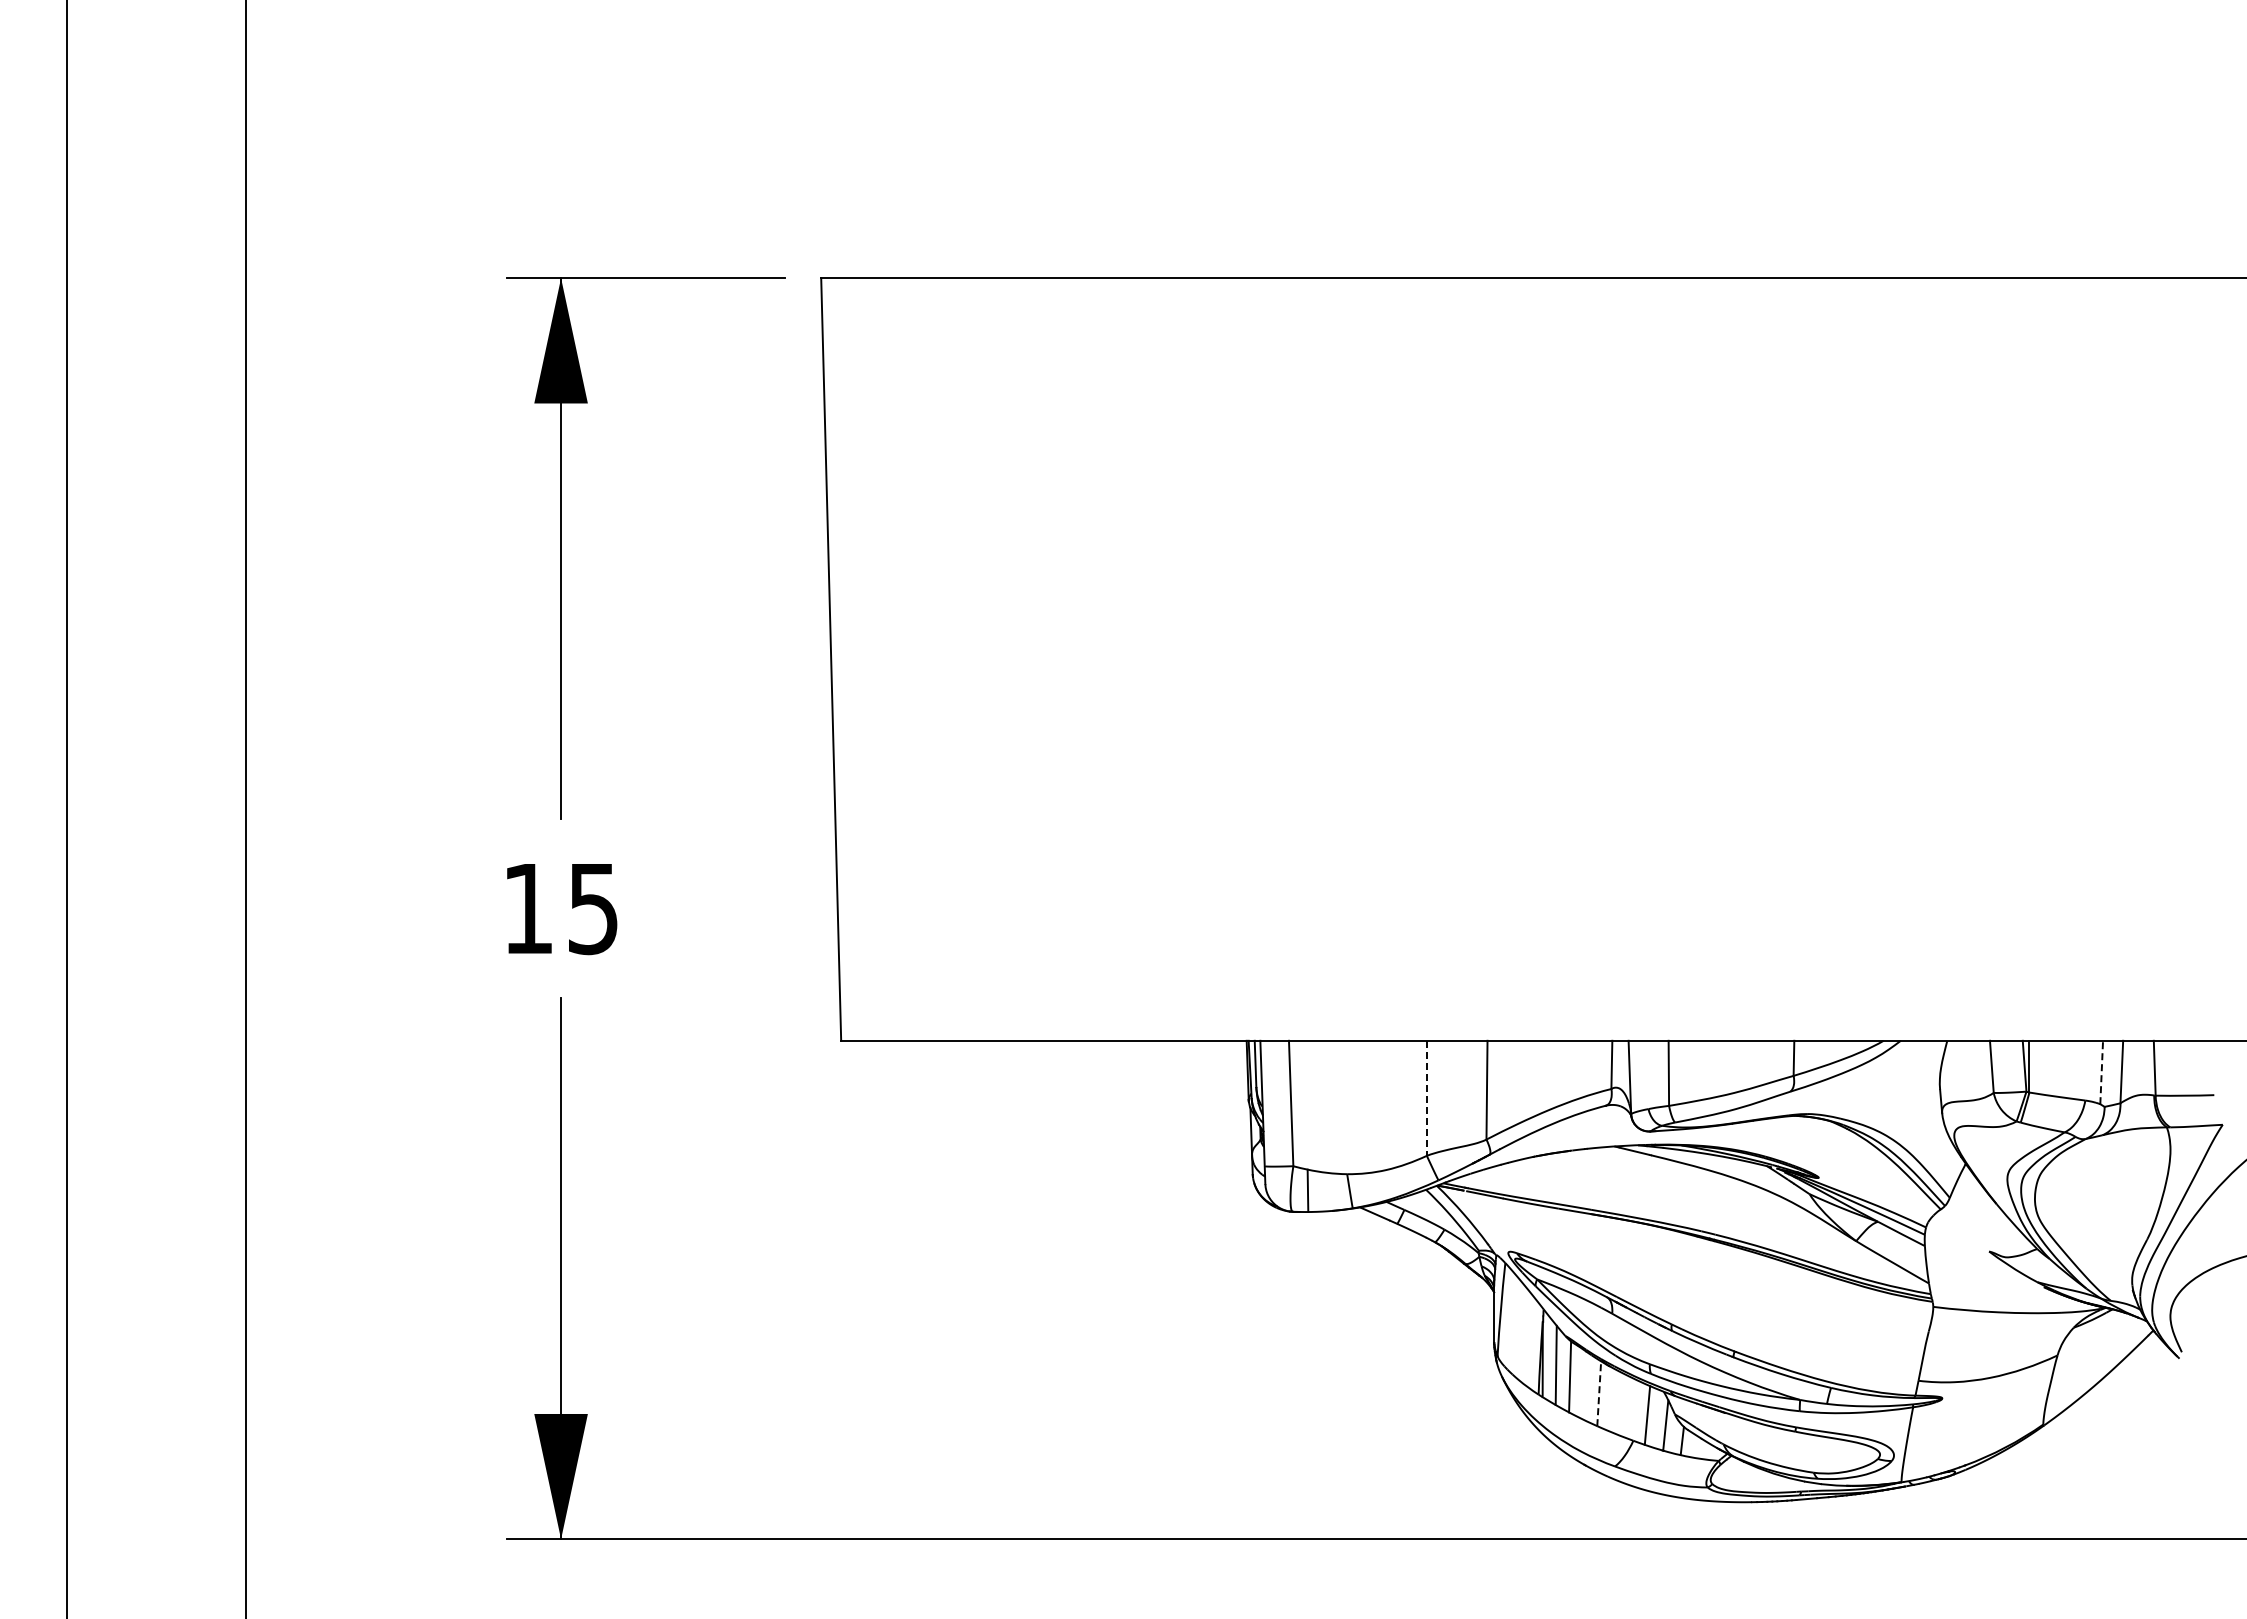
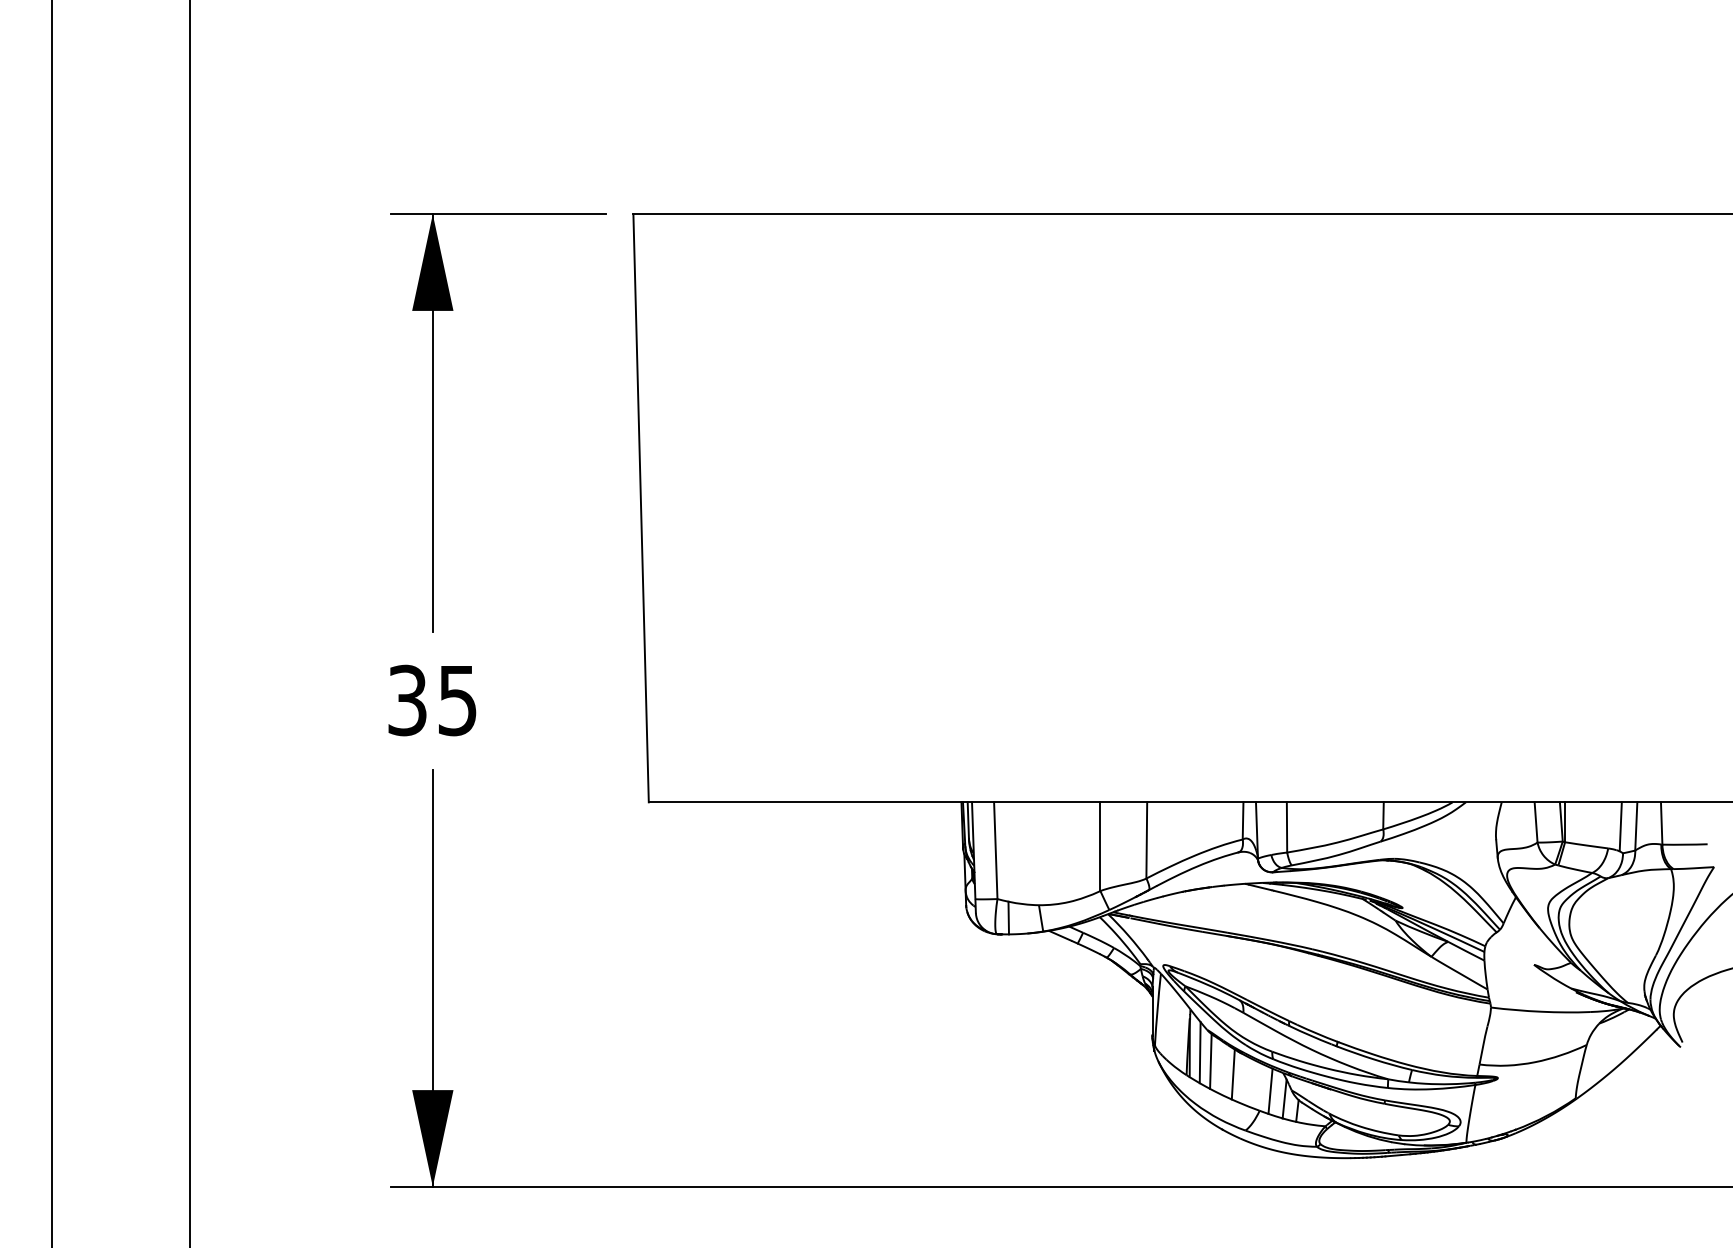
text: (527, 908) -> (406, 700), 15 -> 35
line: (2101, 1072) -> (1620, 826), dashed -> solid
line: (1426, 1098) -> (1100, 846), dashed -> solid
line: (1599, 1393) -> (1233, 1074), dashed -> solid

